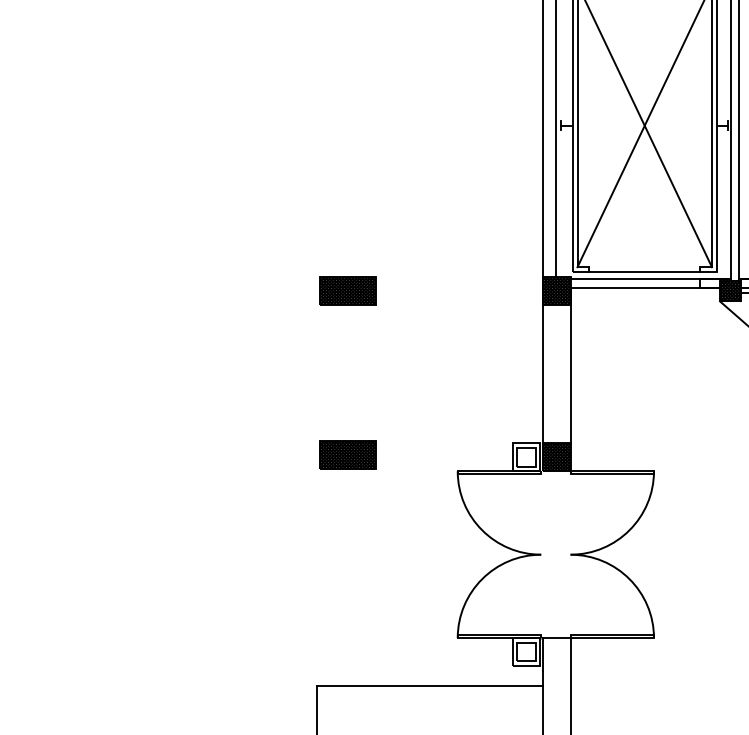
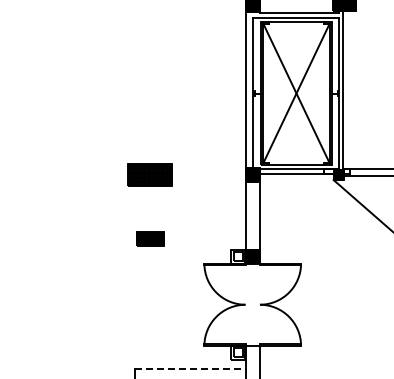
part: (348, 290) -> (150, 174), size x1.6
part: (348, 454) -> (150, 238), moved
line: (429, 686) -> (190, 369), solid -> dashed

